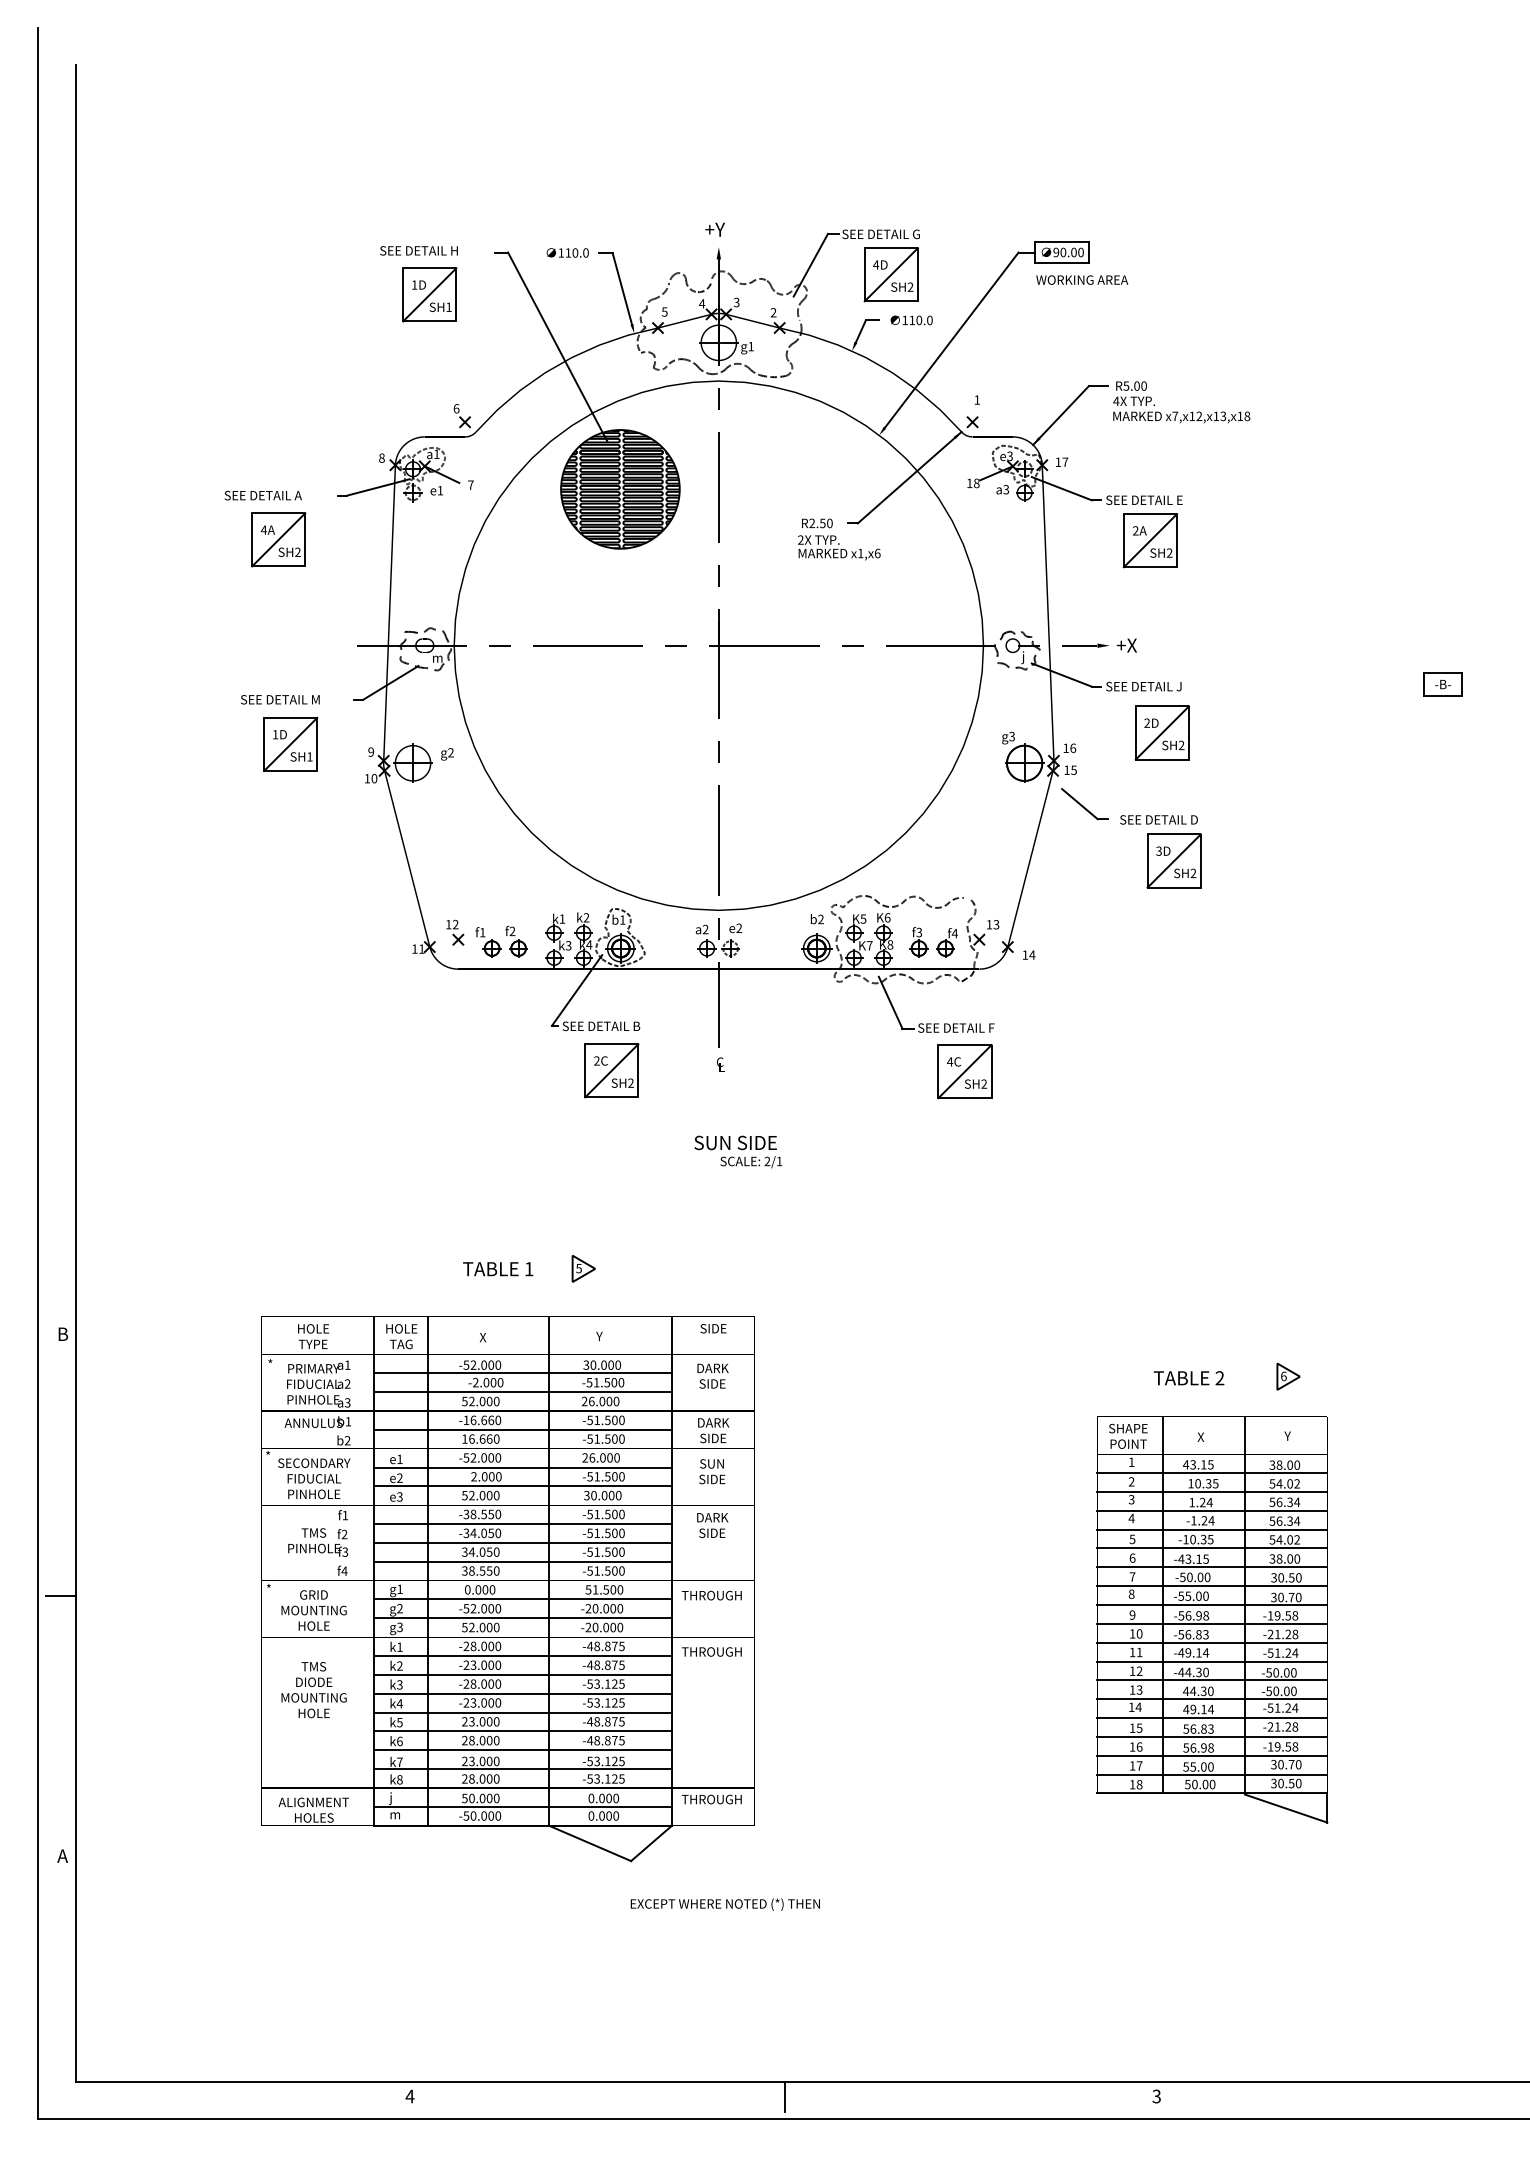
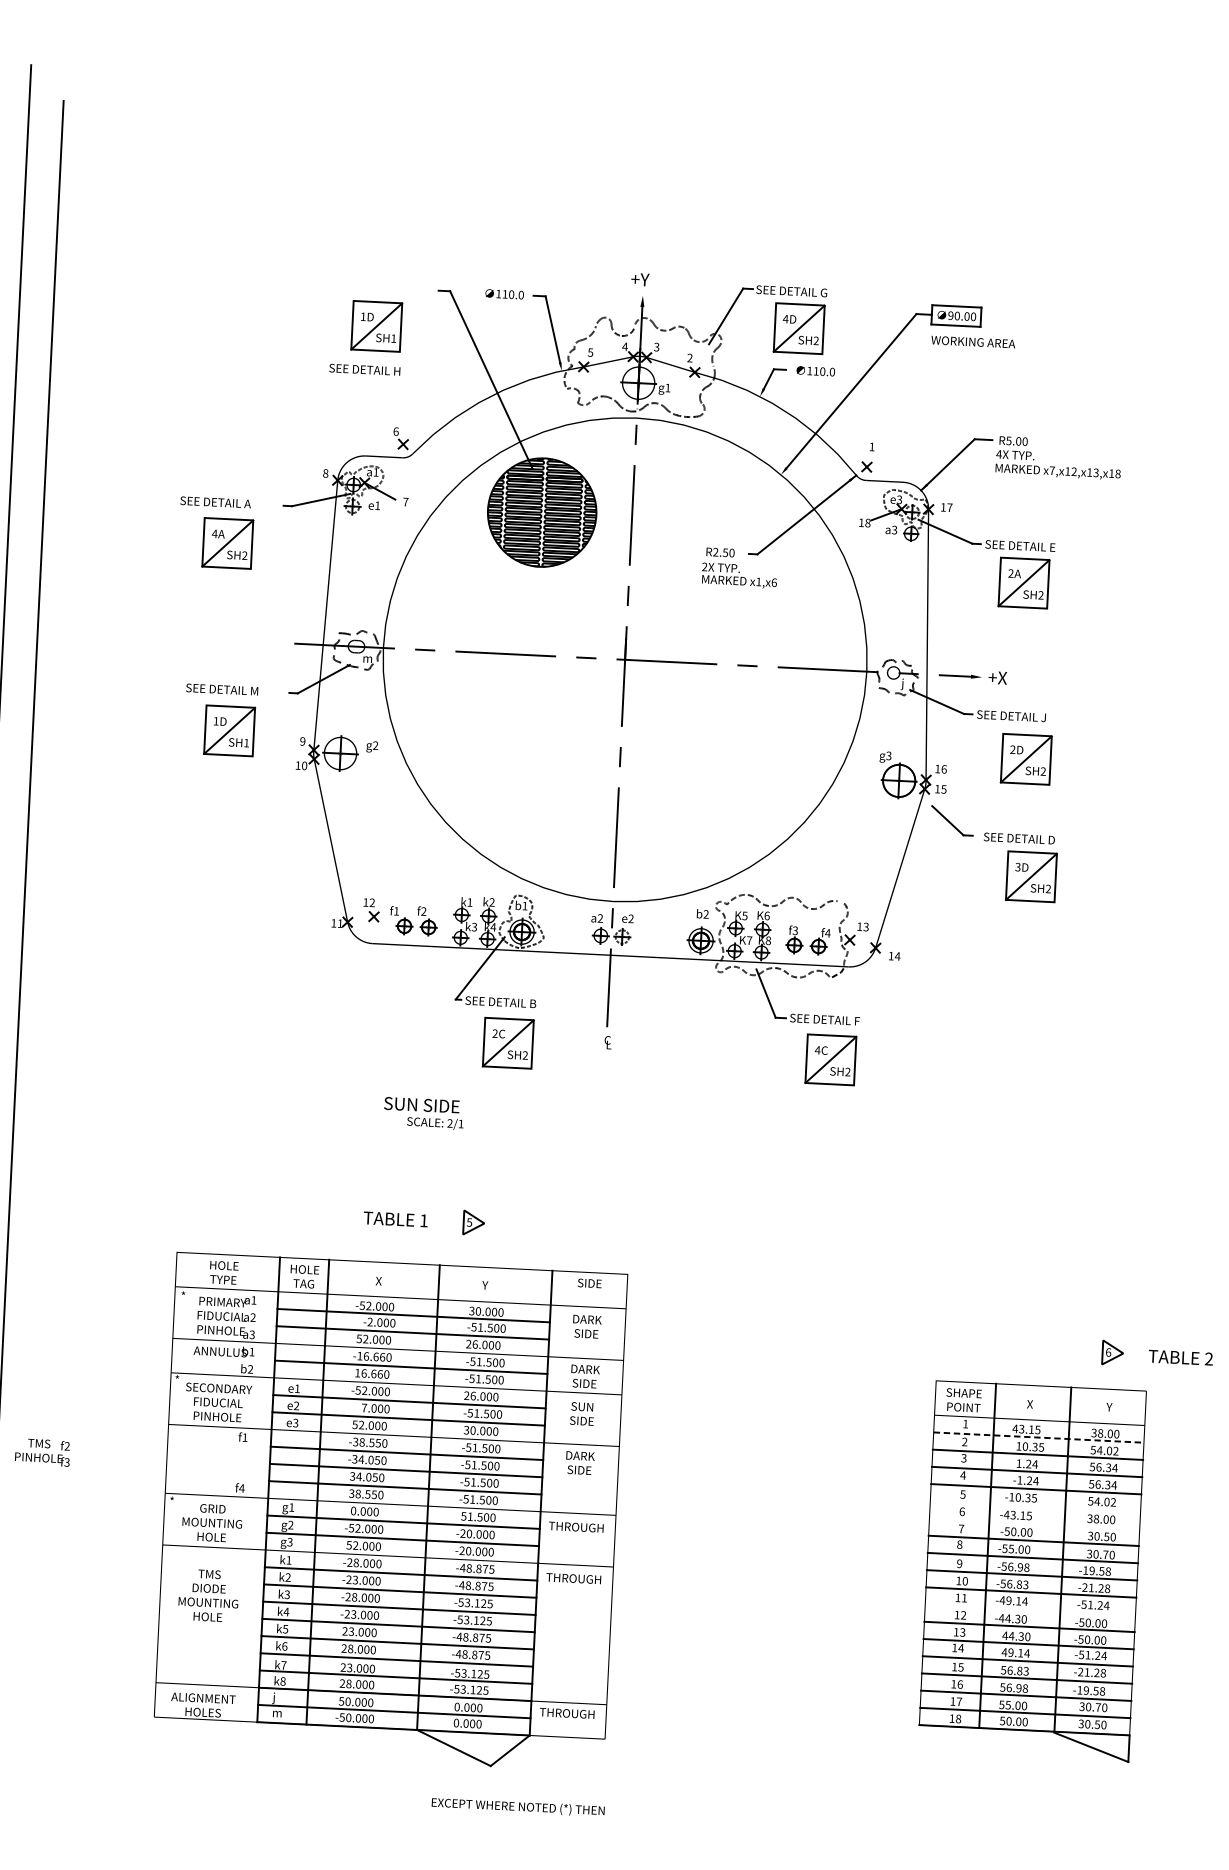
text: (418, 250) -> (364, 369), moved
text: (738, 1151) -> (424, 1113), moved
text: (1188, 1378) -> (1180, 1357), moved
line: (1212, 1473) -> (1039, 1437), solid -> dashed
text: (473, 1476) -> (363, 1407), 2.000 -> 7.000
text: (318, 1542) -> (43, 1452), moved
line: (1212, 1548) -> (1035, 1506), removed
line: (1212, 1567) -> (1034, 1523), removed
line: (1212, 1661) -> (1030, 1609), removed
text: (724, 1904) -> (517, 1807), moved

